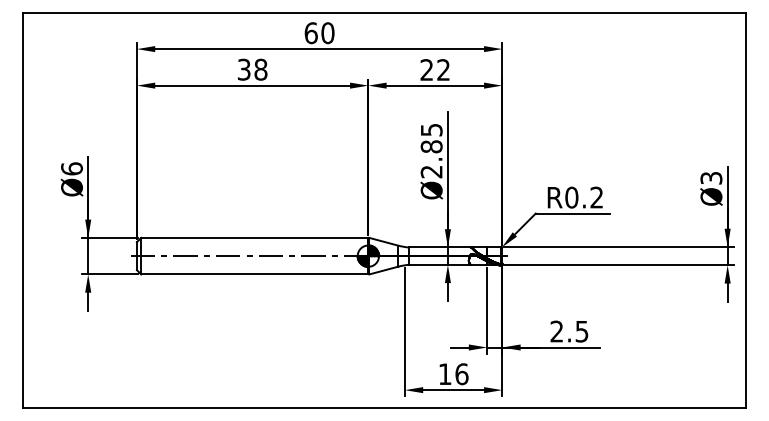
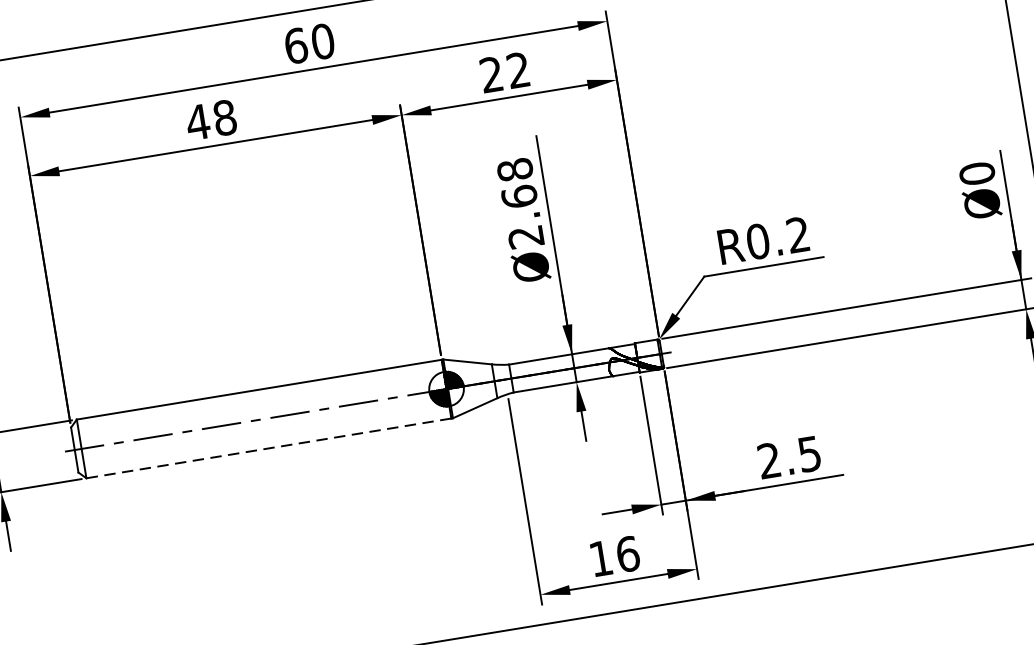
text: (244, 69) -> (198, 121), 38 -> 48
text: (431, 138) -> (517, 183), Ø2.85 -> Ø2.68
text: (711, 177) -> (977, 172), Ø3 -> Ø0
line: (254, 274) -> (268, 448), solid -> dashed

